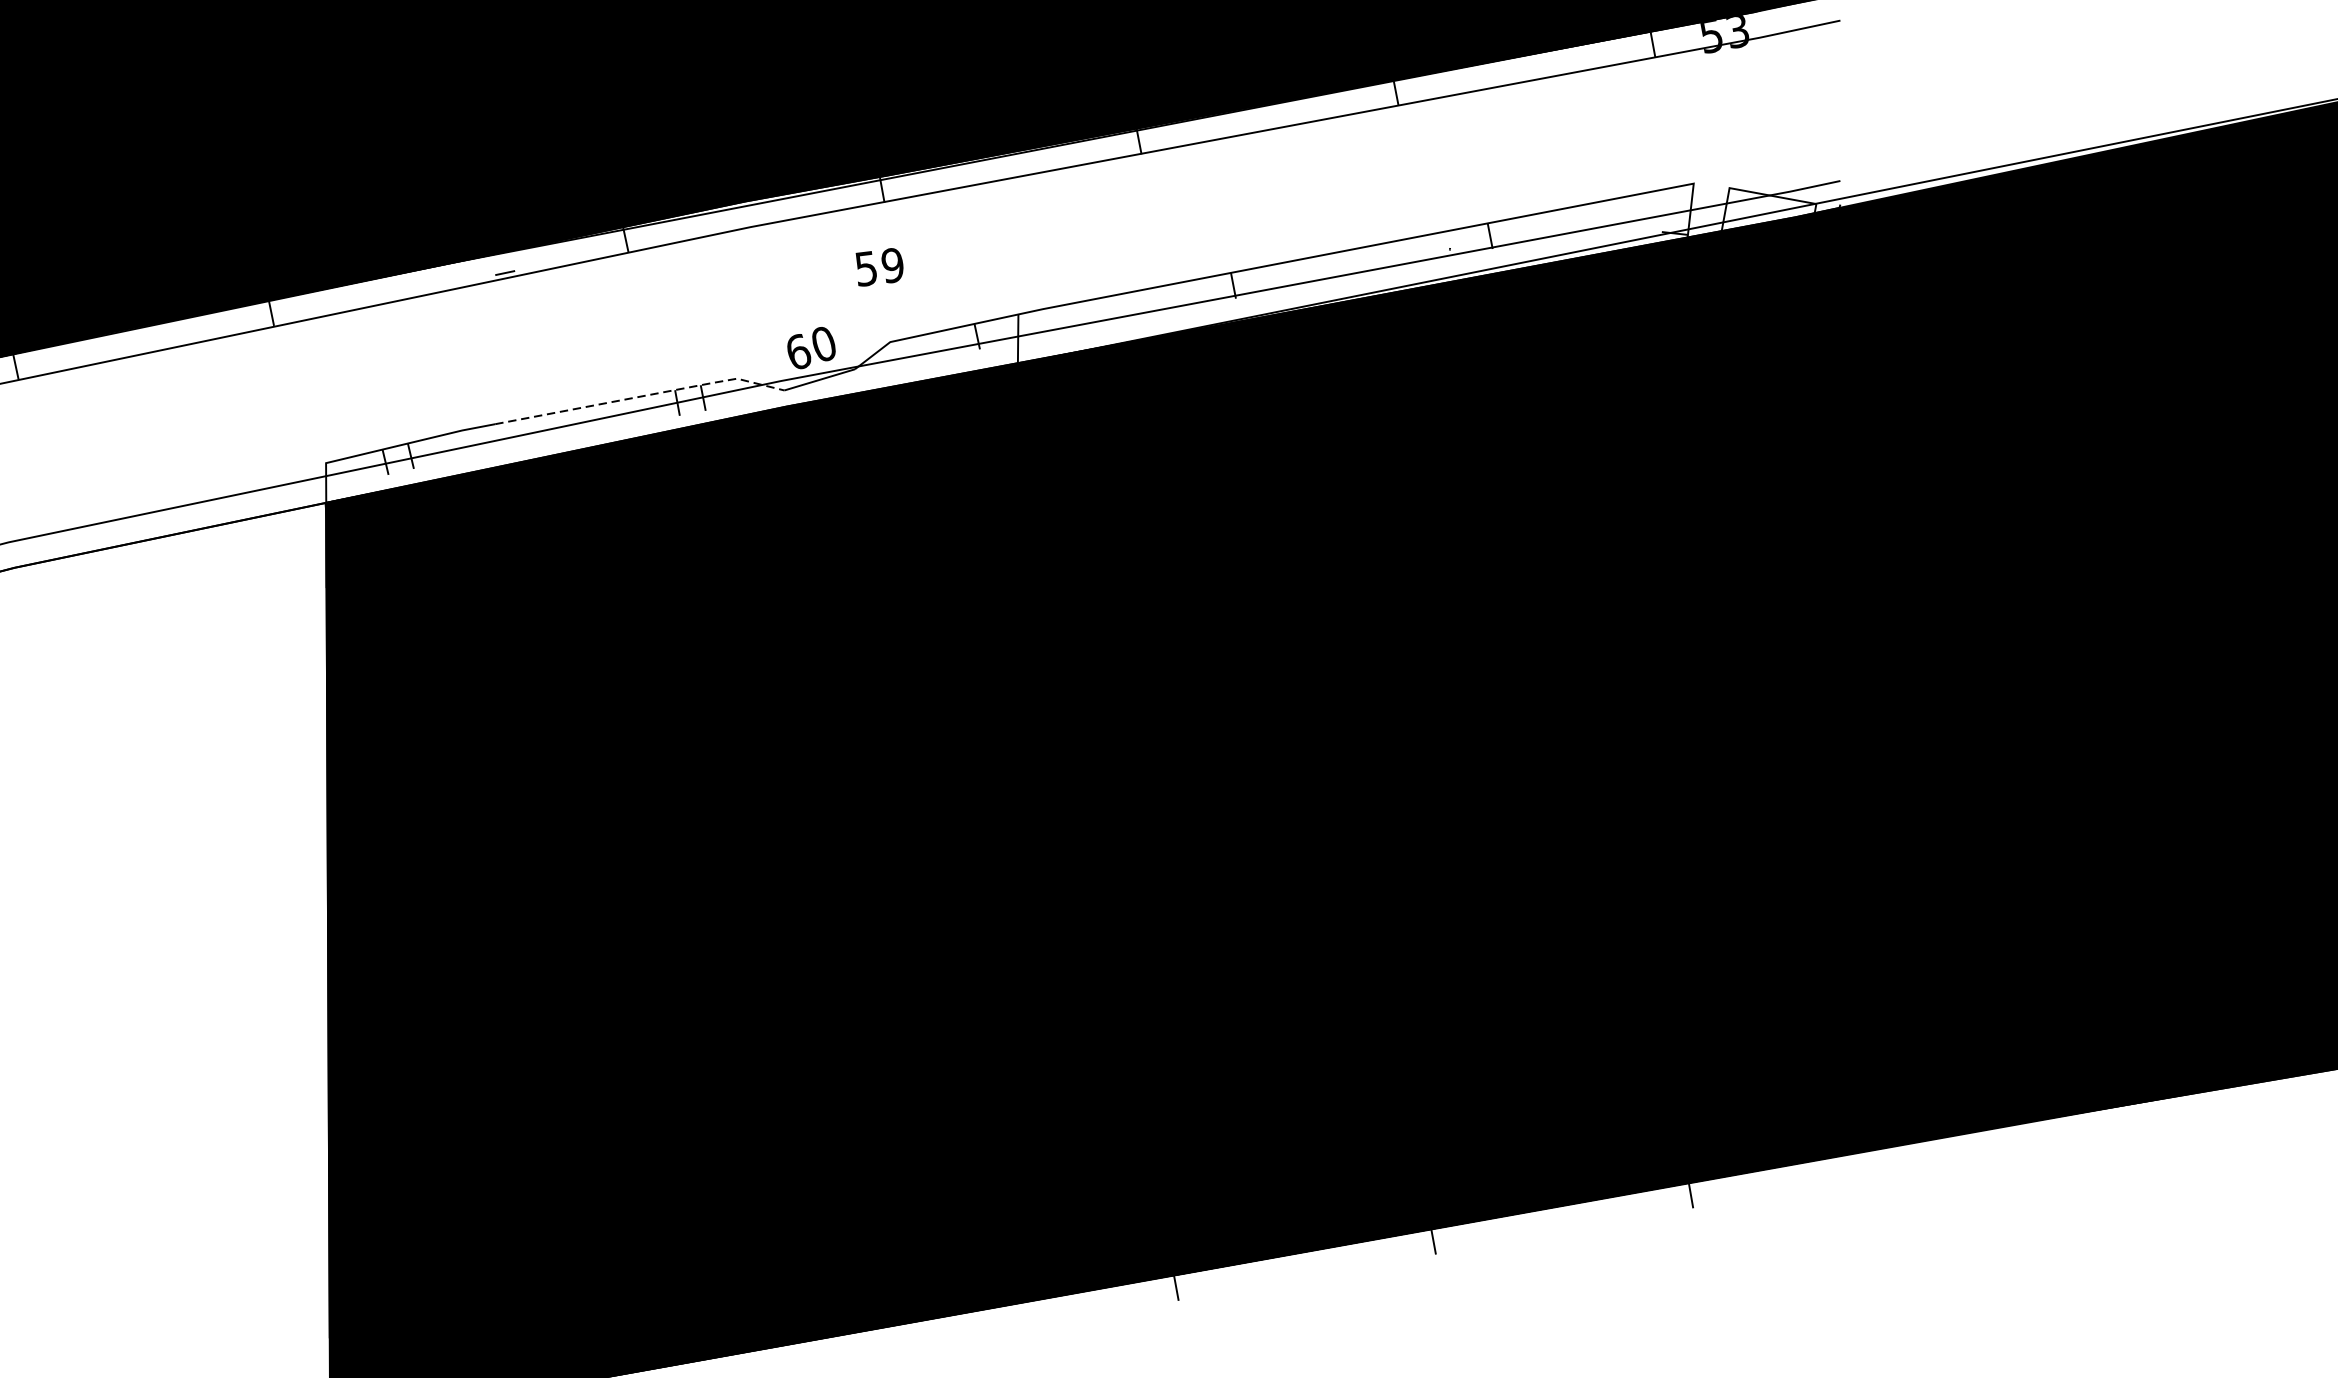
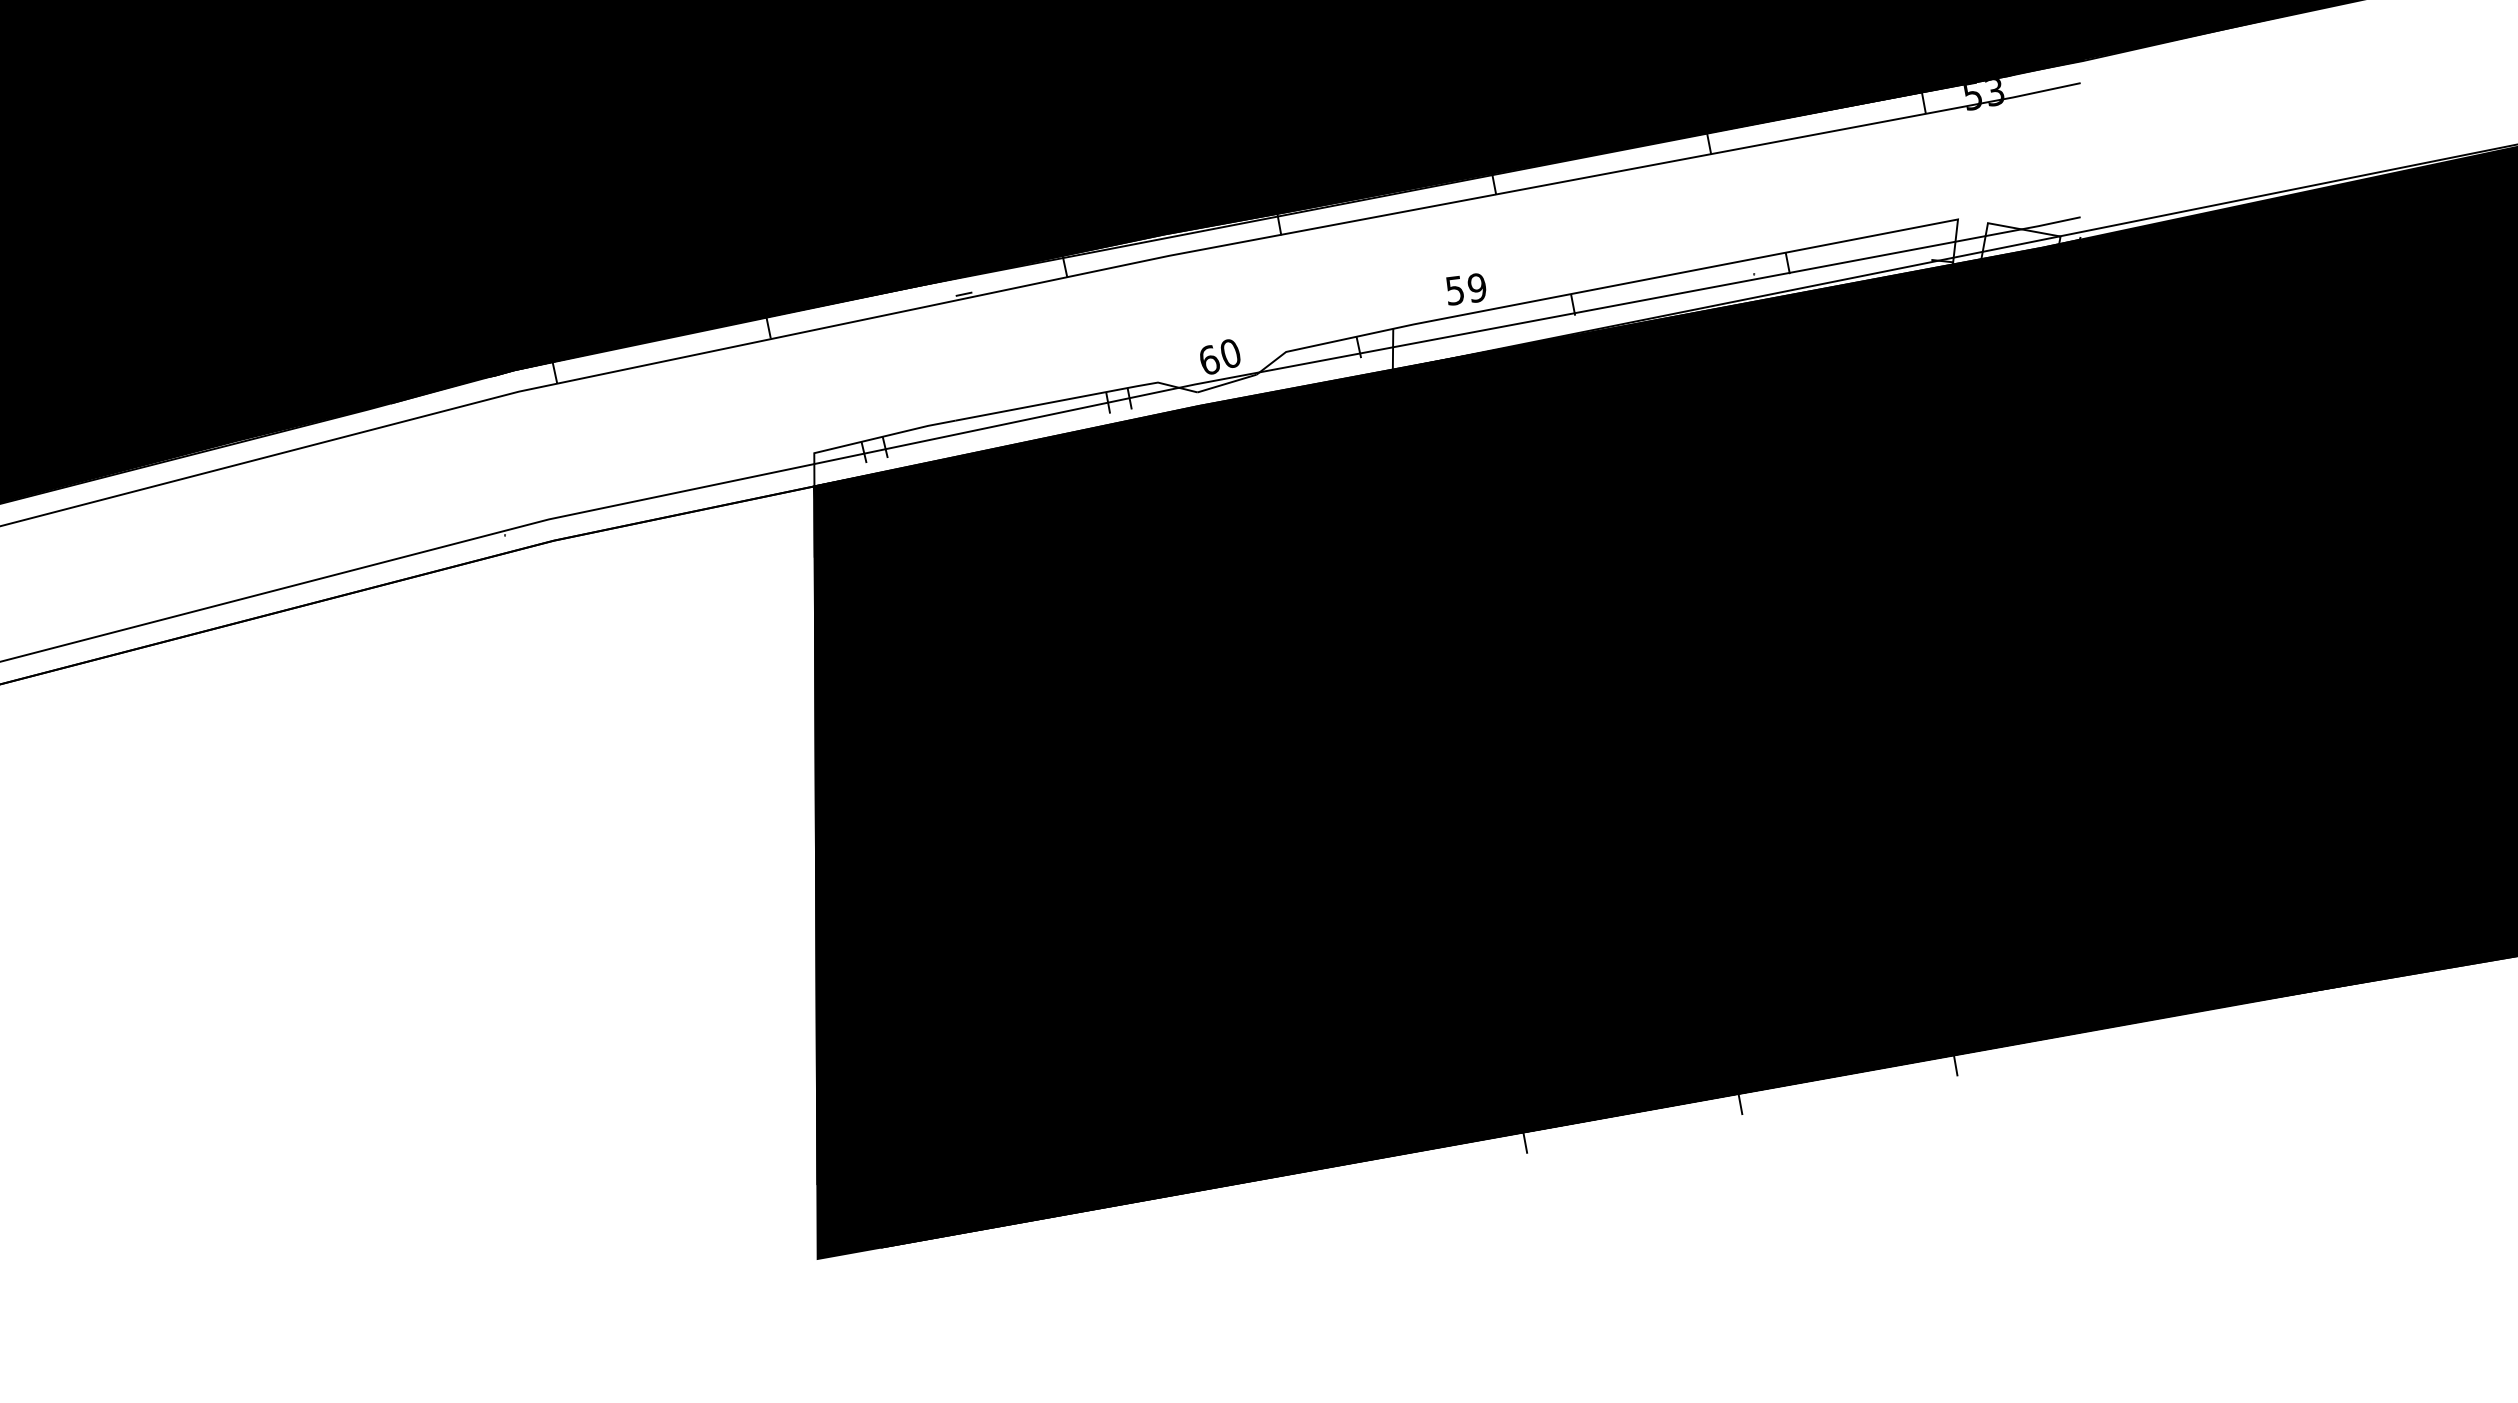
text: (879, 267) -> (1466, 289), moved
line: (642, 396) -> (1078, 397), dashed -> solid

